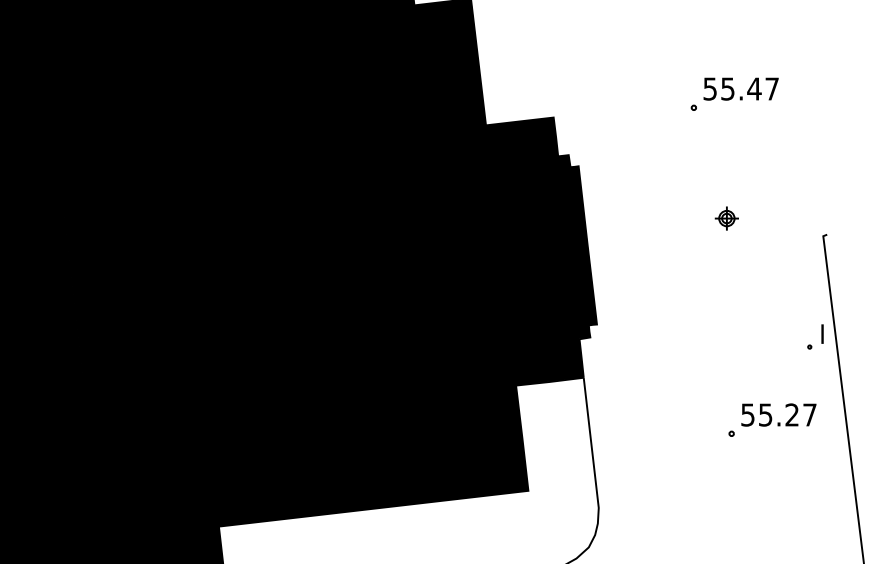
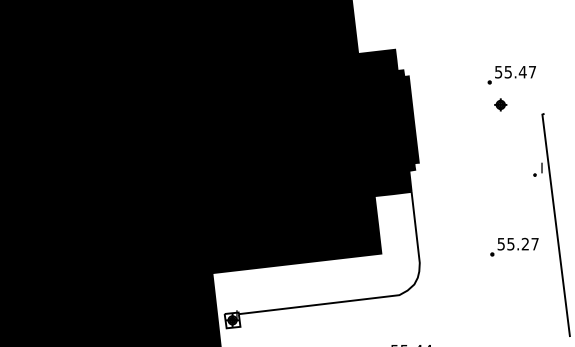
part: (733, 95) -> (511, 75), moved
part: (726, 217) -> (500, 104), moved
part: (772, 419) -> (514, 246), moved

